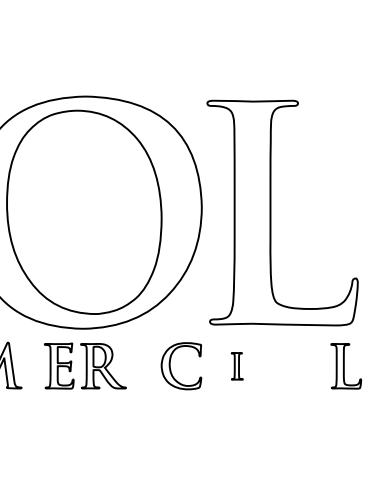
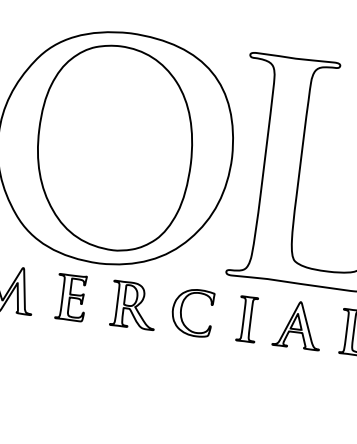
part: (287, 365) -> (297, 324), added
part: (103, 366) -> (133, 305), moved
part: (237, 366) -> (248, 319), size x1.67

